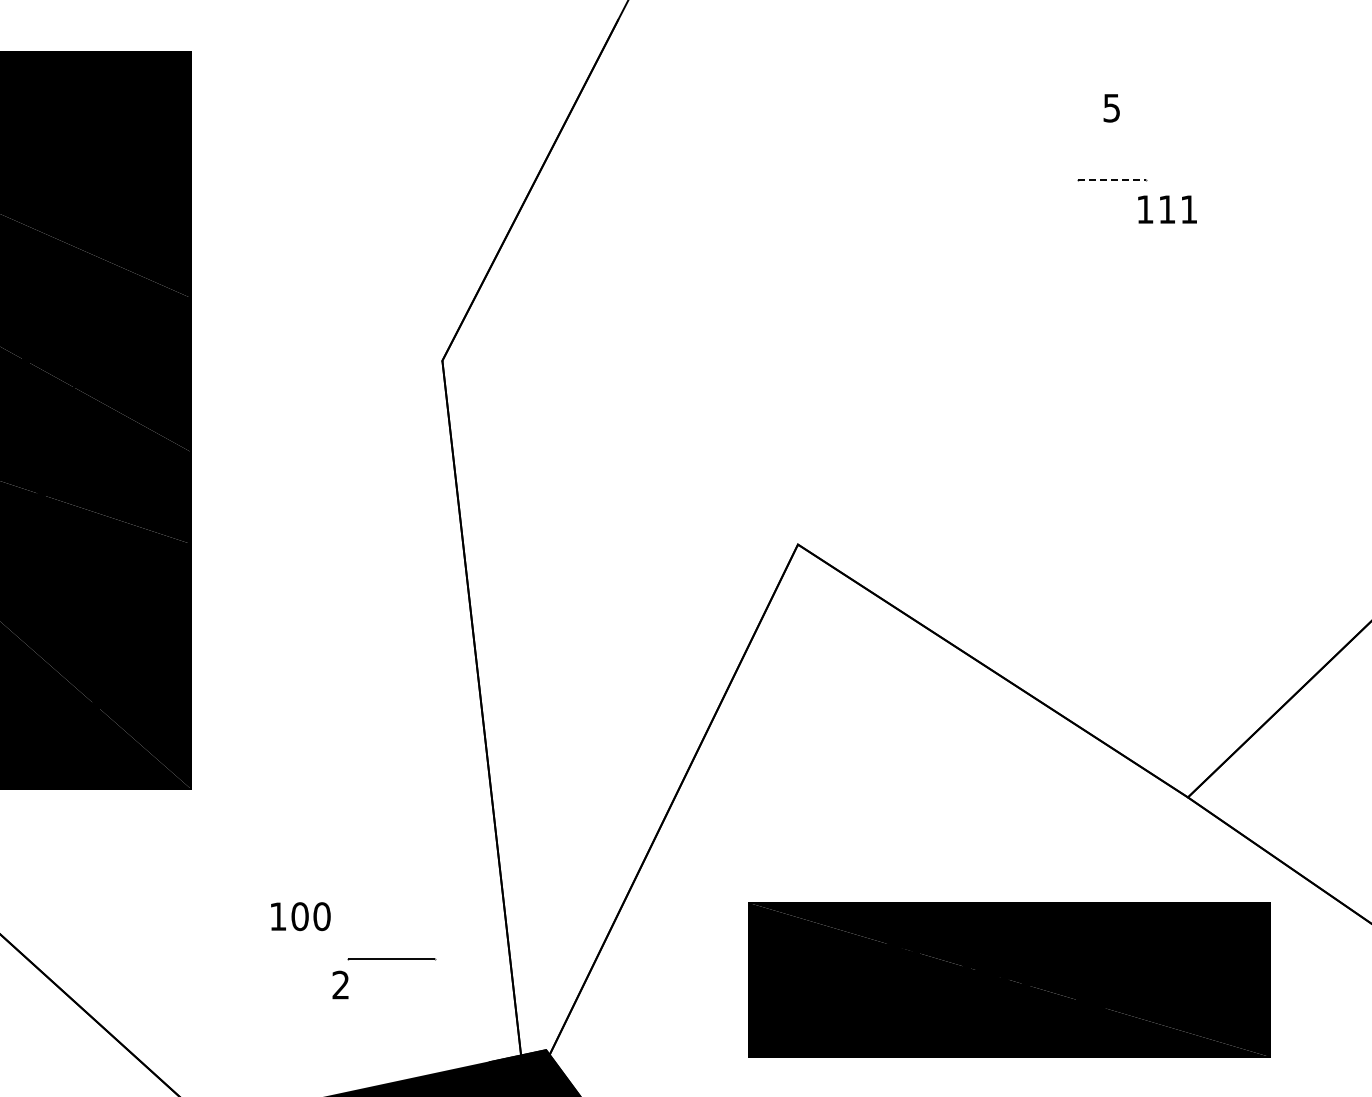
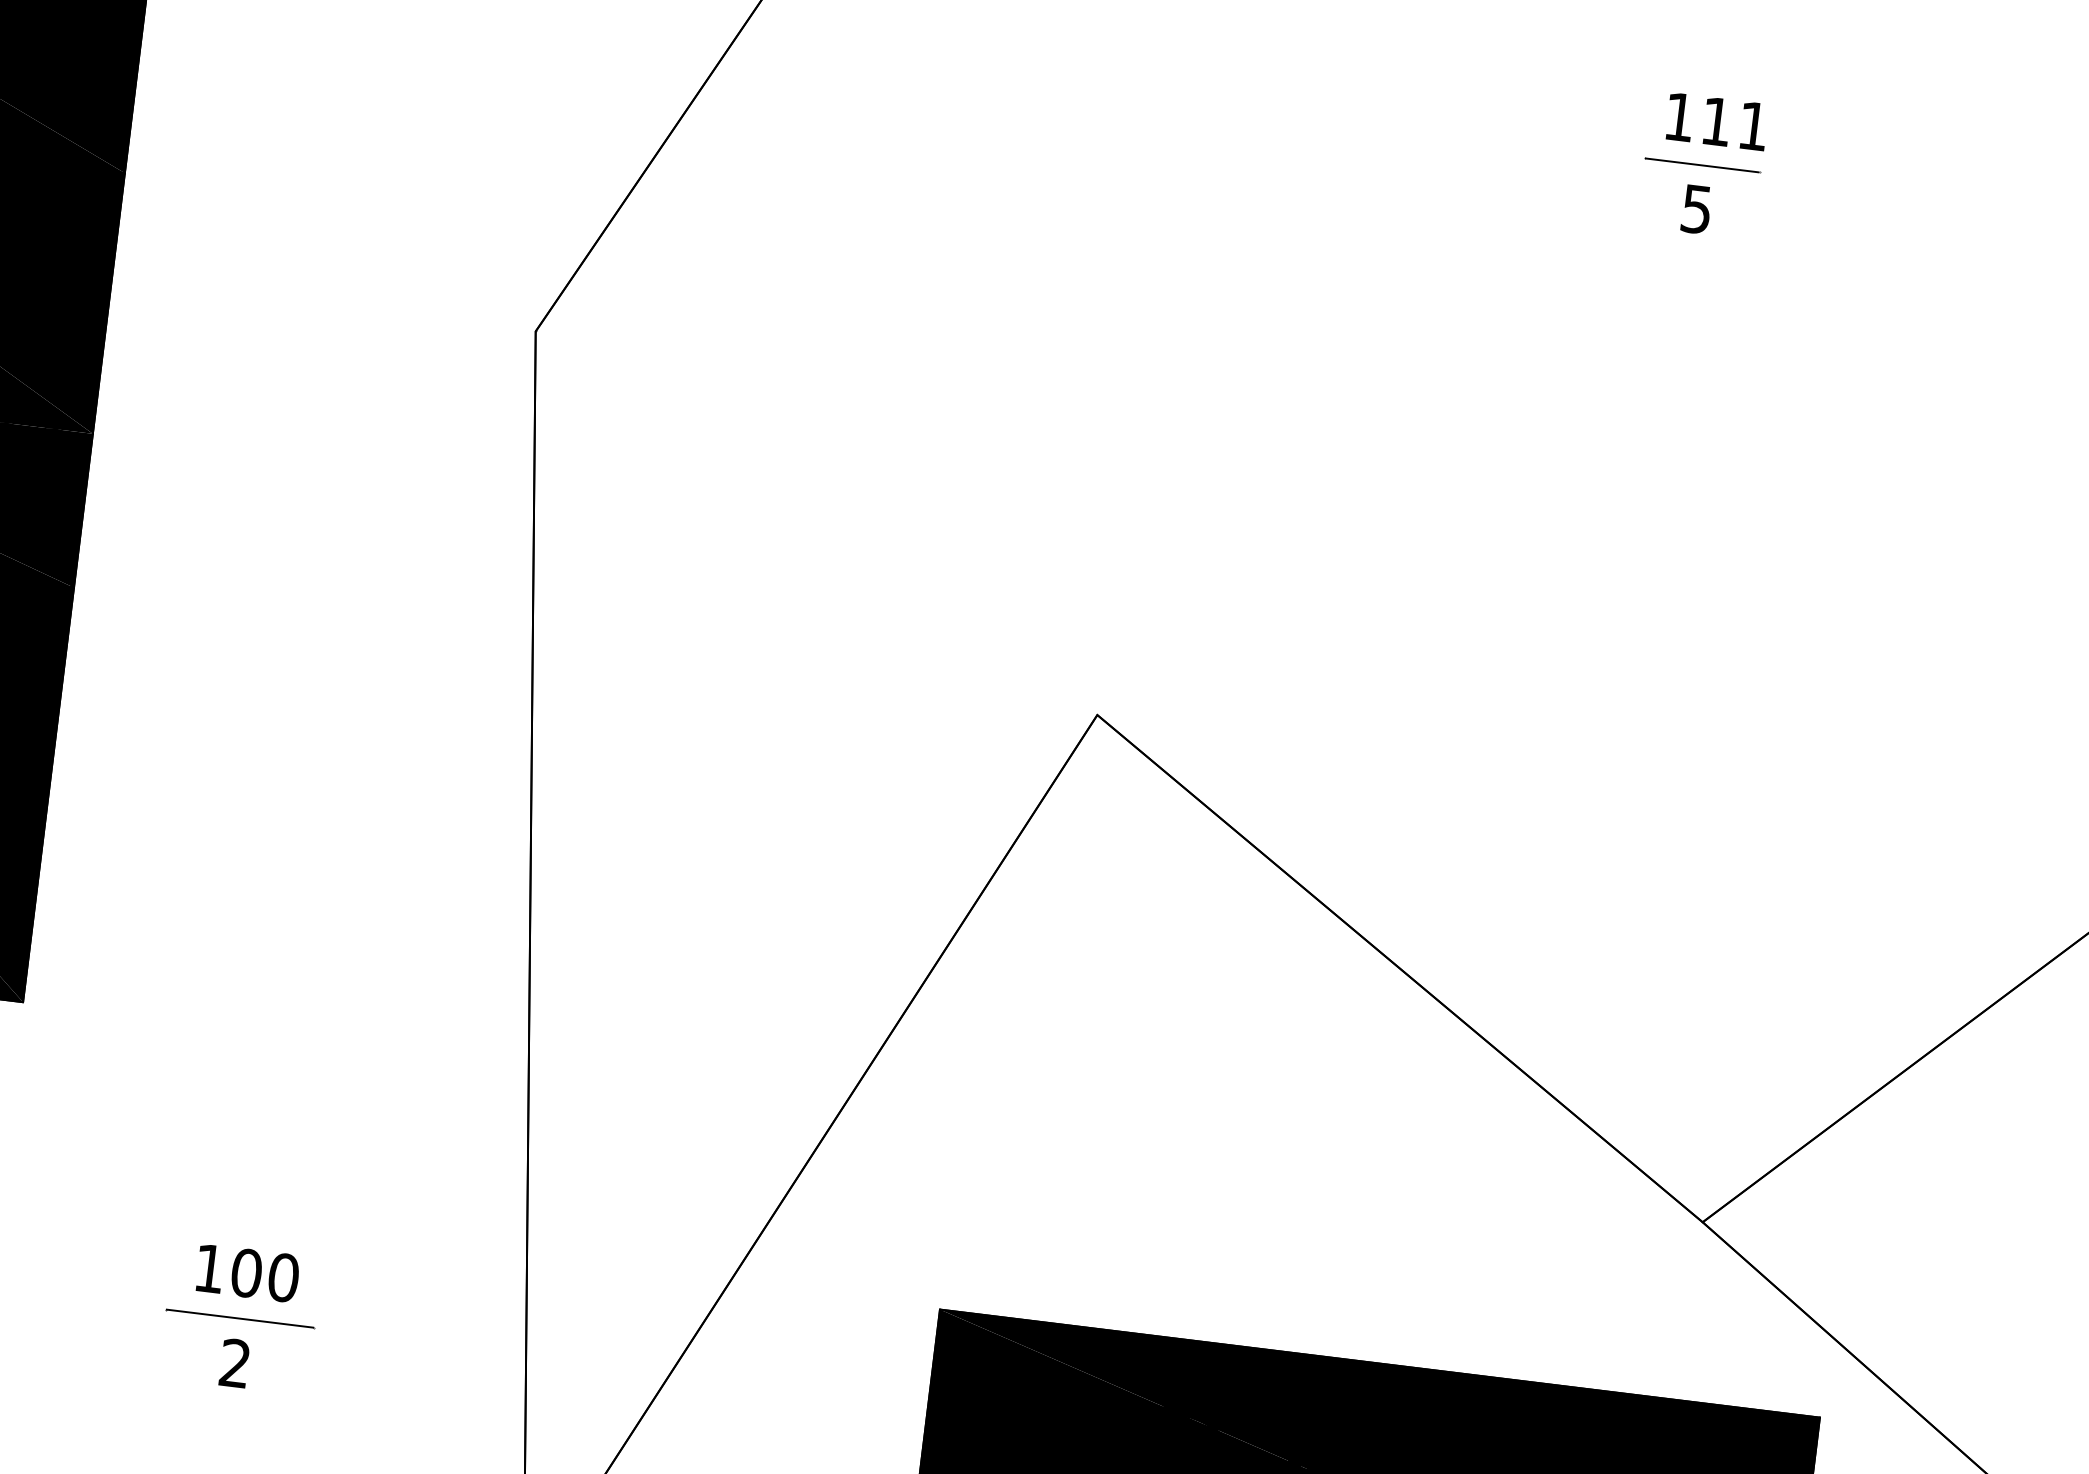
text: (1111, 108) -> (1696, 209), moved
line: (1111, 180) -> (1701, 165), dashed -> solid
text: (1167, 209) -> (1717, 121), moved
text: (300, 916) -> (247, 1273), moved
line: (391, 959) -> (239, 1320), moved

